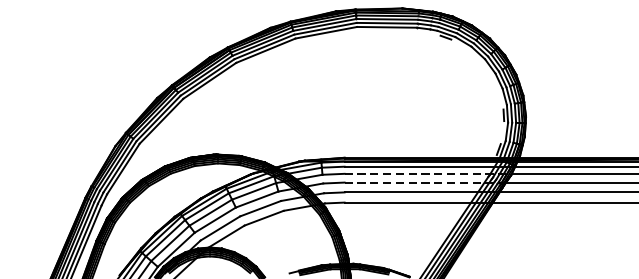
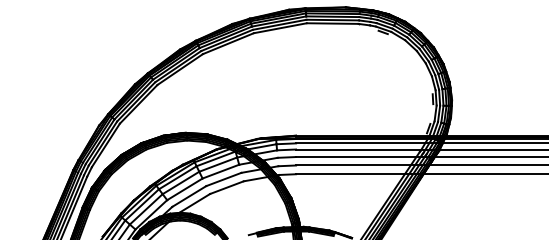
line: (427, 173) -> (367, 149), dashed -> solid
line: (426, 183) -> (366, 157), dashed -> solid

